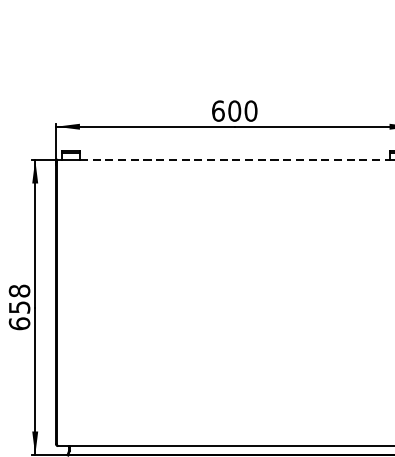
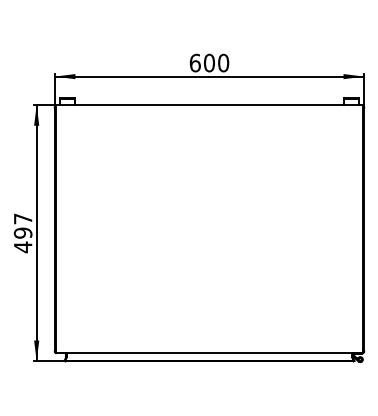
line: (234, 160) -> (209, 105), dashed -> solid
text: (18, 307) -> (22, 233), 658 -> 497

